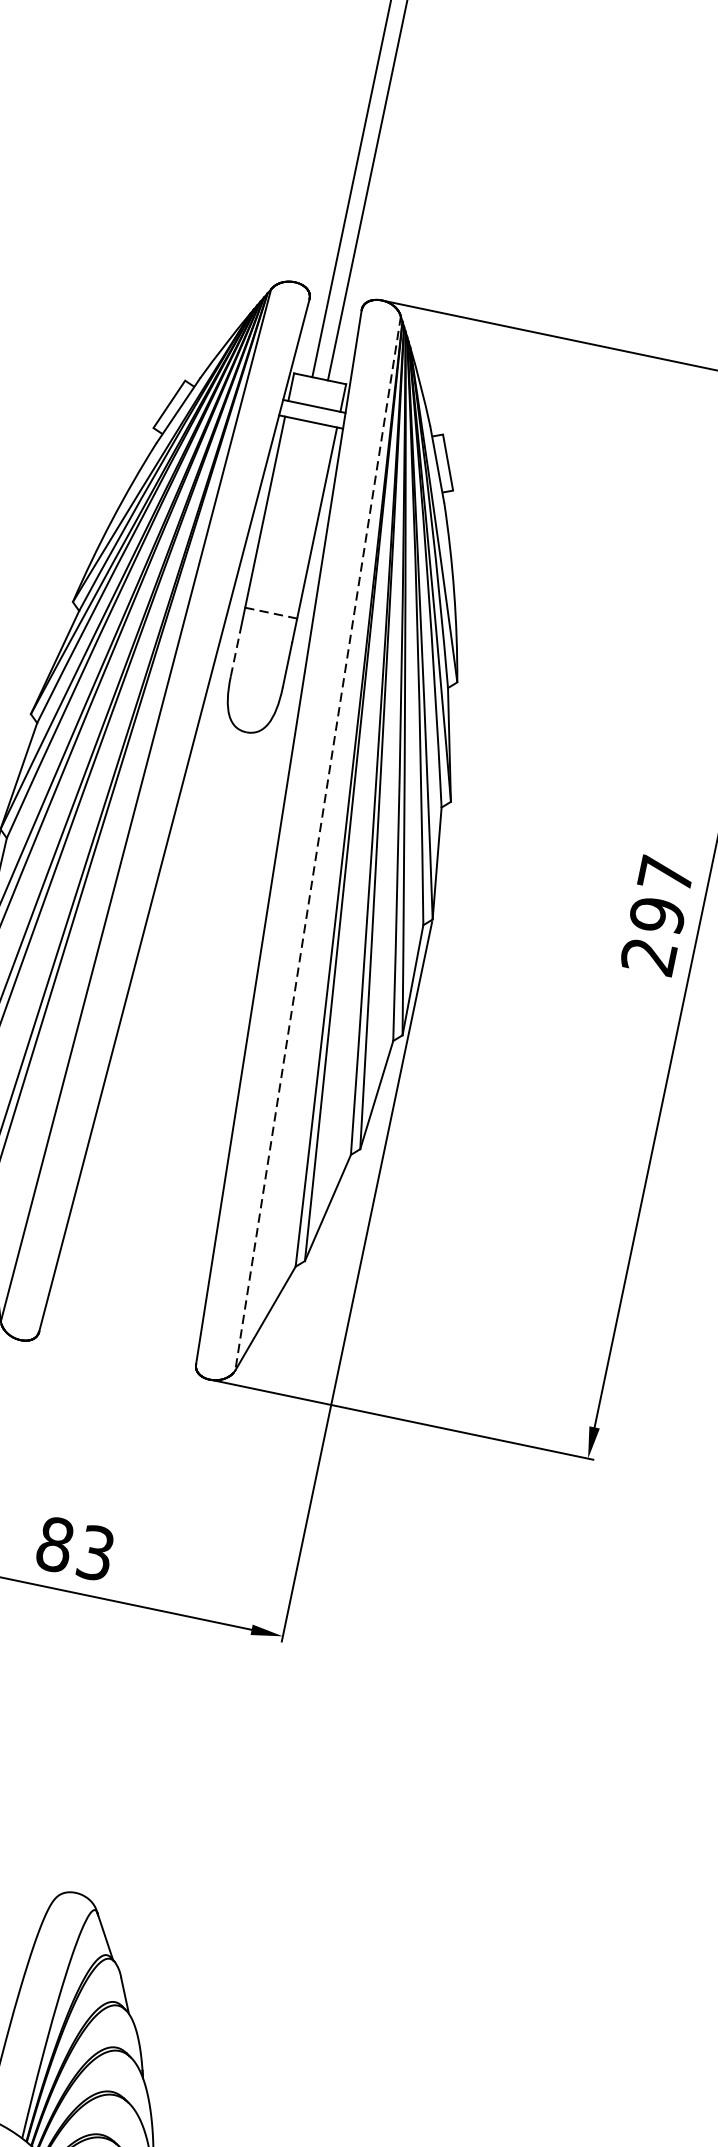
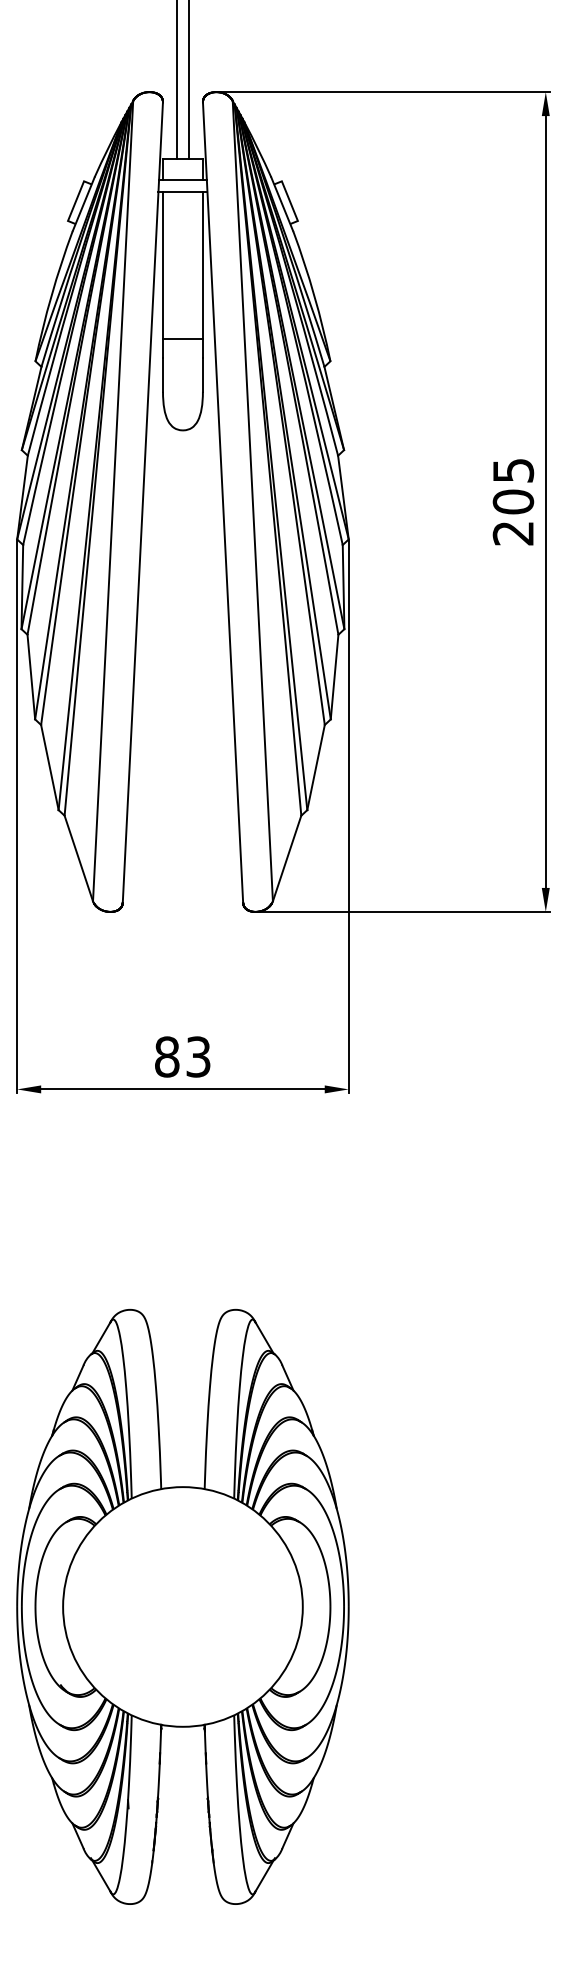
line: (270, 613) -> (182, 339), dashed -> solid
line: (236, 654) -> (163, 374), dashed -> solid
line: (317, 843) -> (252, 501), dashed -> solid
text: (661, 895) -> (513, 486), 297 -> 205

